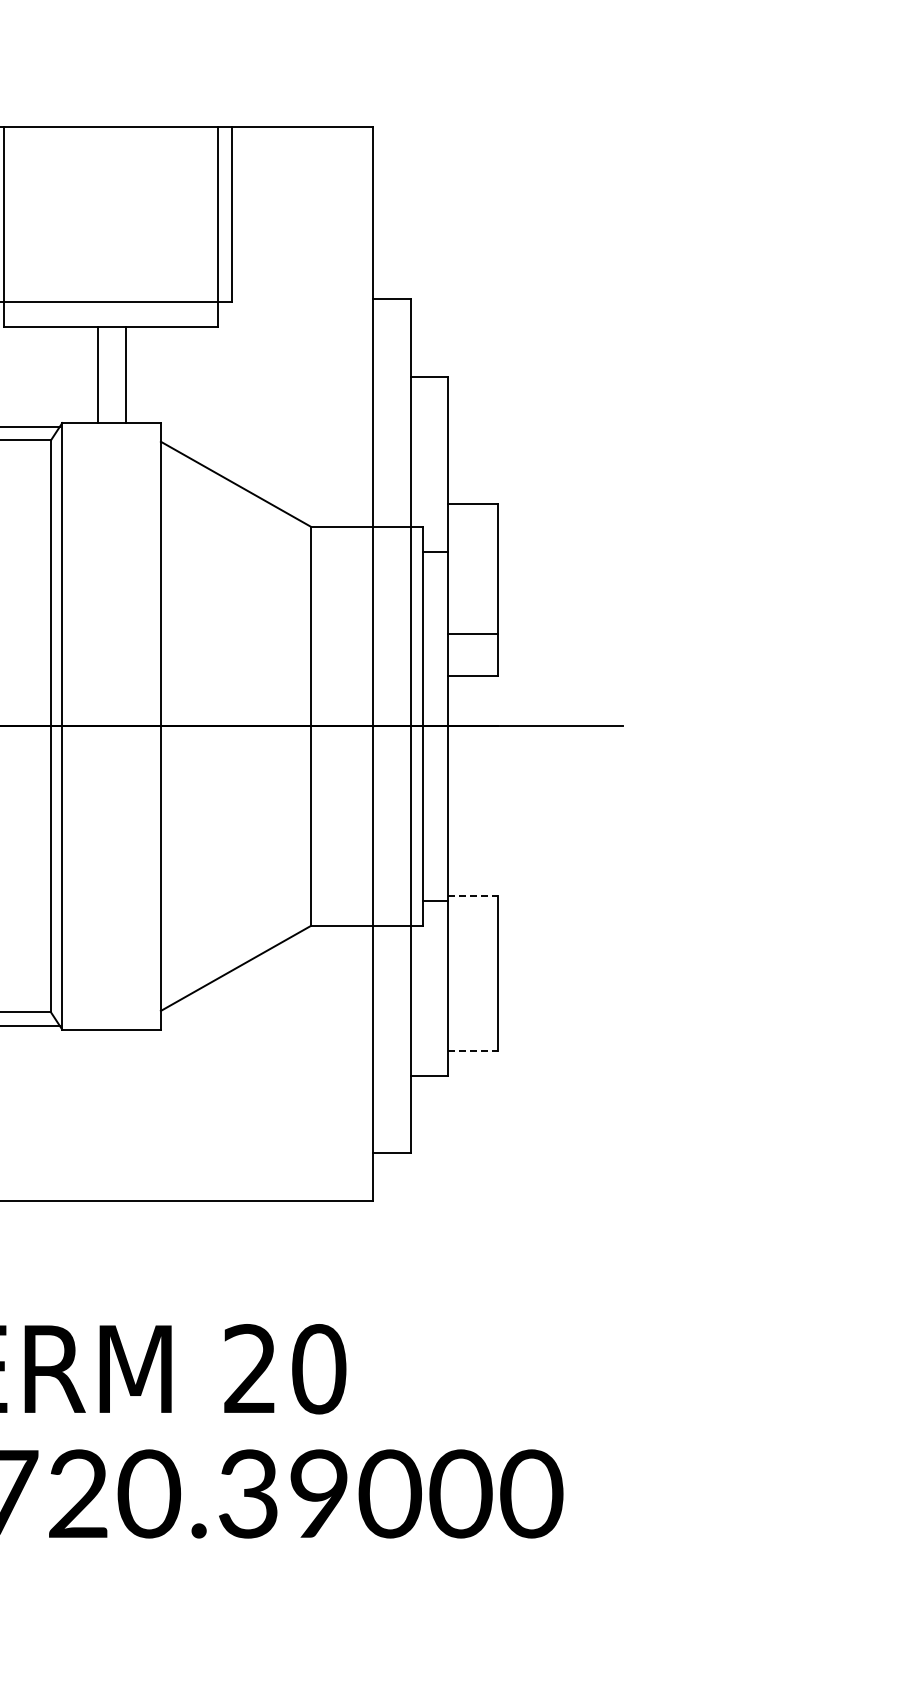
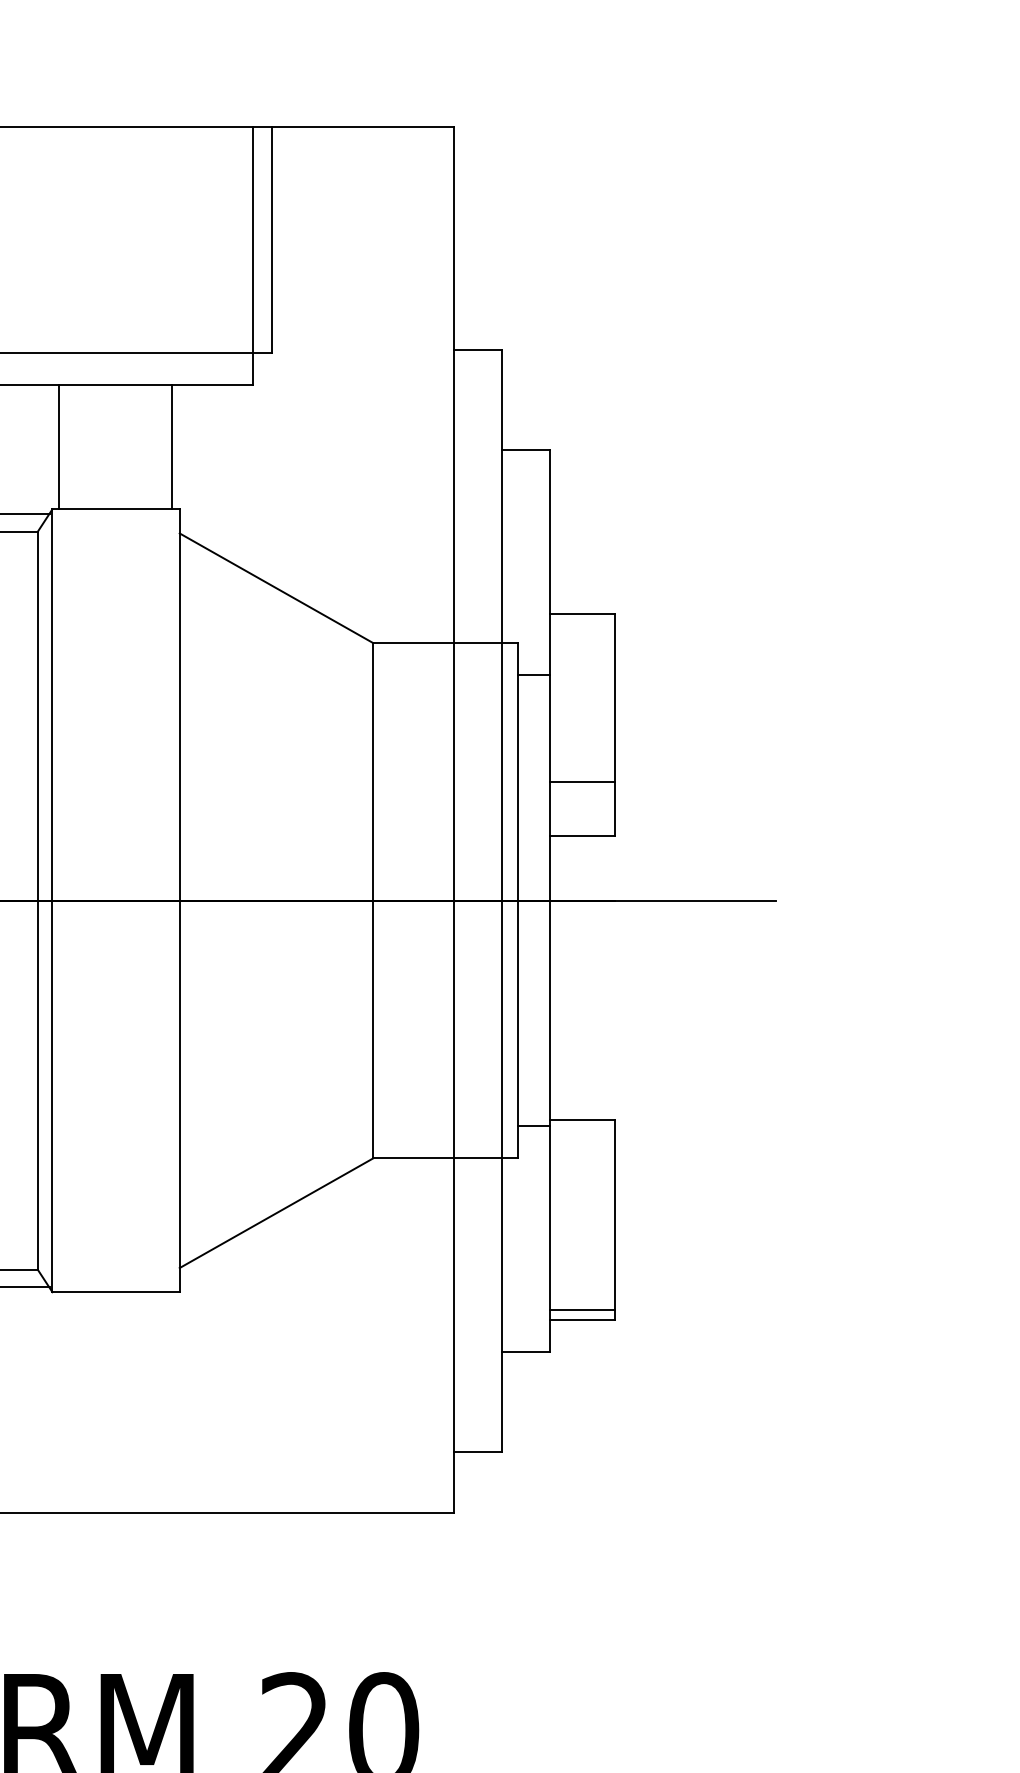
line: (98, 374) -> (59, 446), moved
line: (125, 374) -> (171, 446), moved
line: (472, 896) -> (581, 1120), dashed -> solid
line: (472, 1043) -> (581, 1310), added
line: (472, 1050) -> (581, 1319), dashed -> solid

